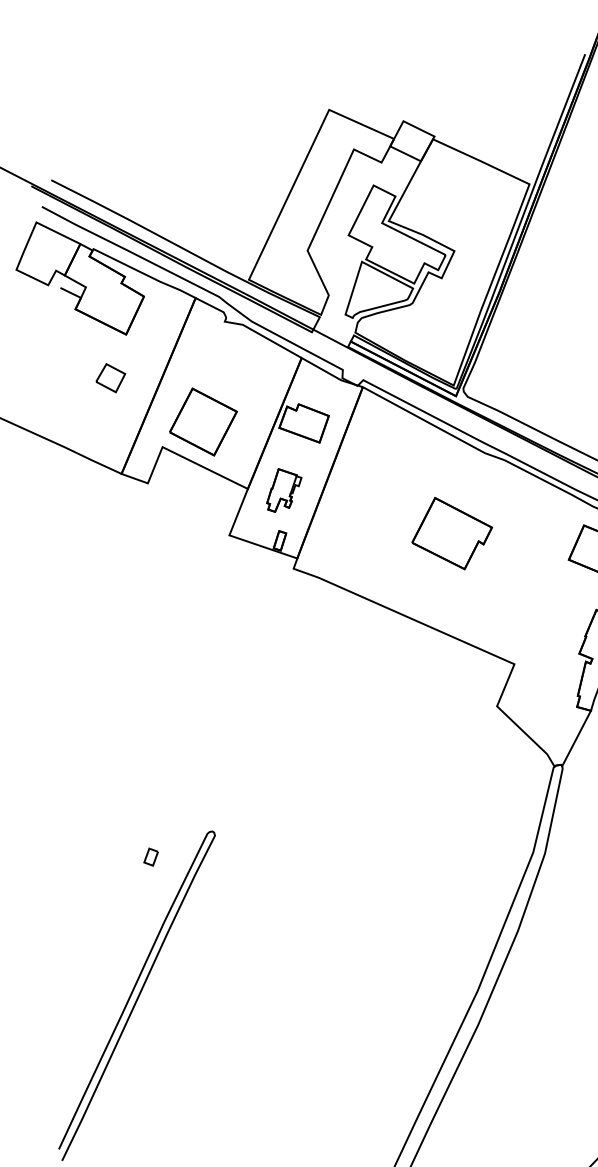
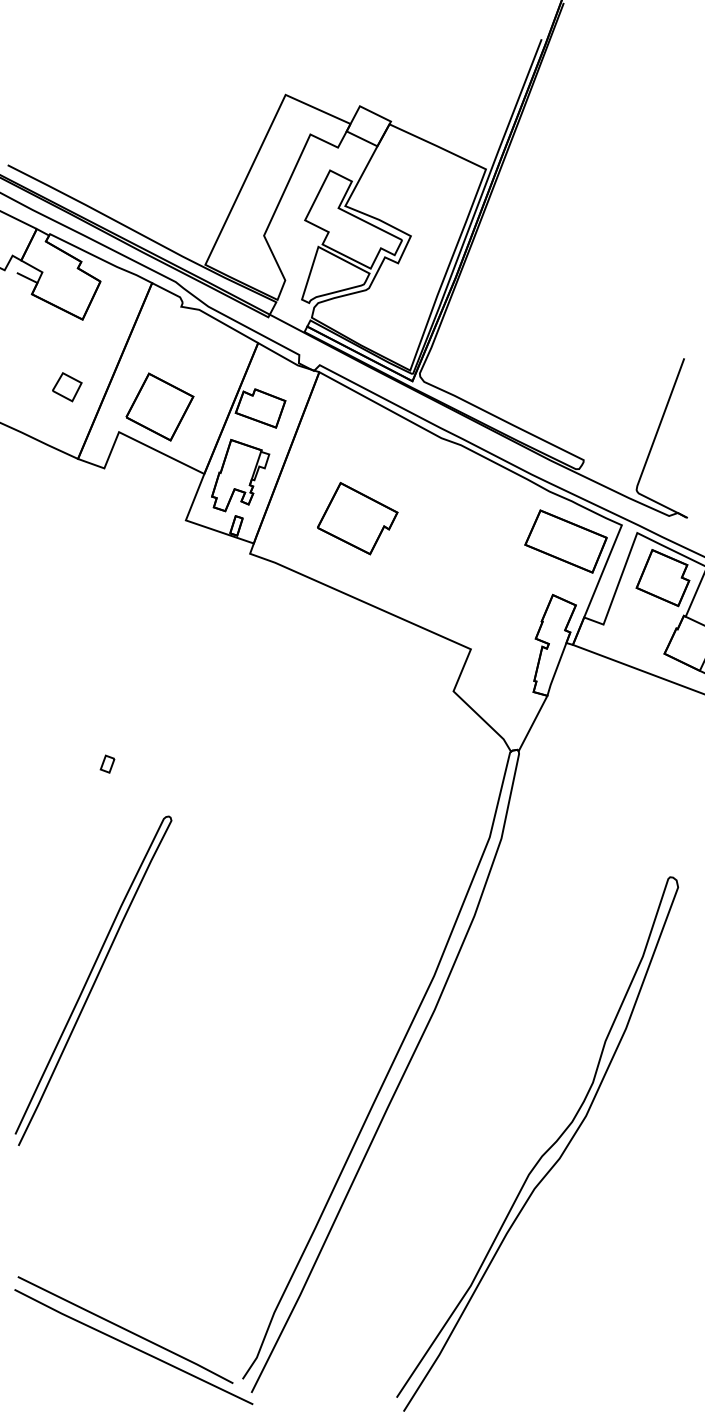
part: (111, 378) -> (67, 387), moved
part: (284, 490) -> (240, 475), size x1.67
part: (452, 533) -> (357, 518), moved
part: (151, 856) -> (107, 763), moved

